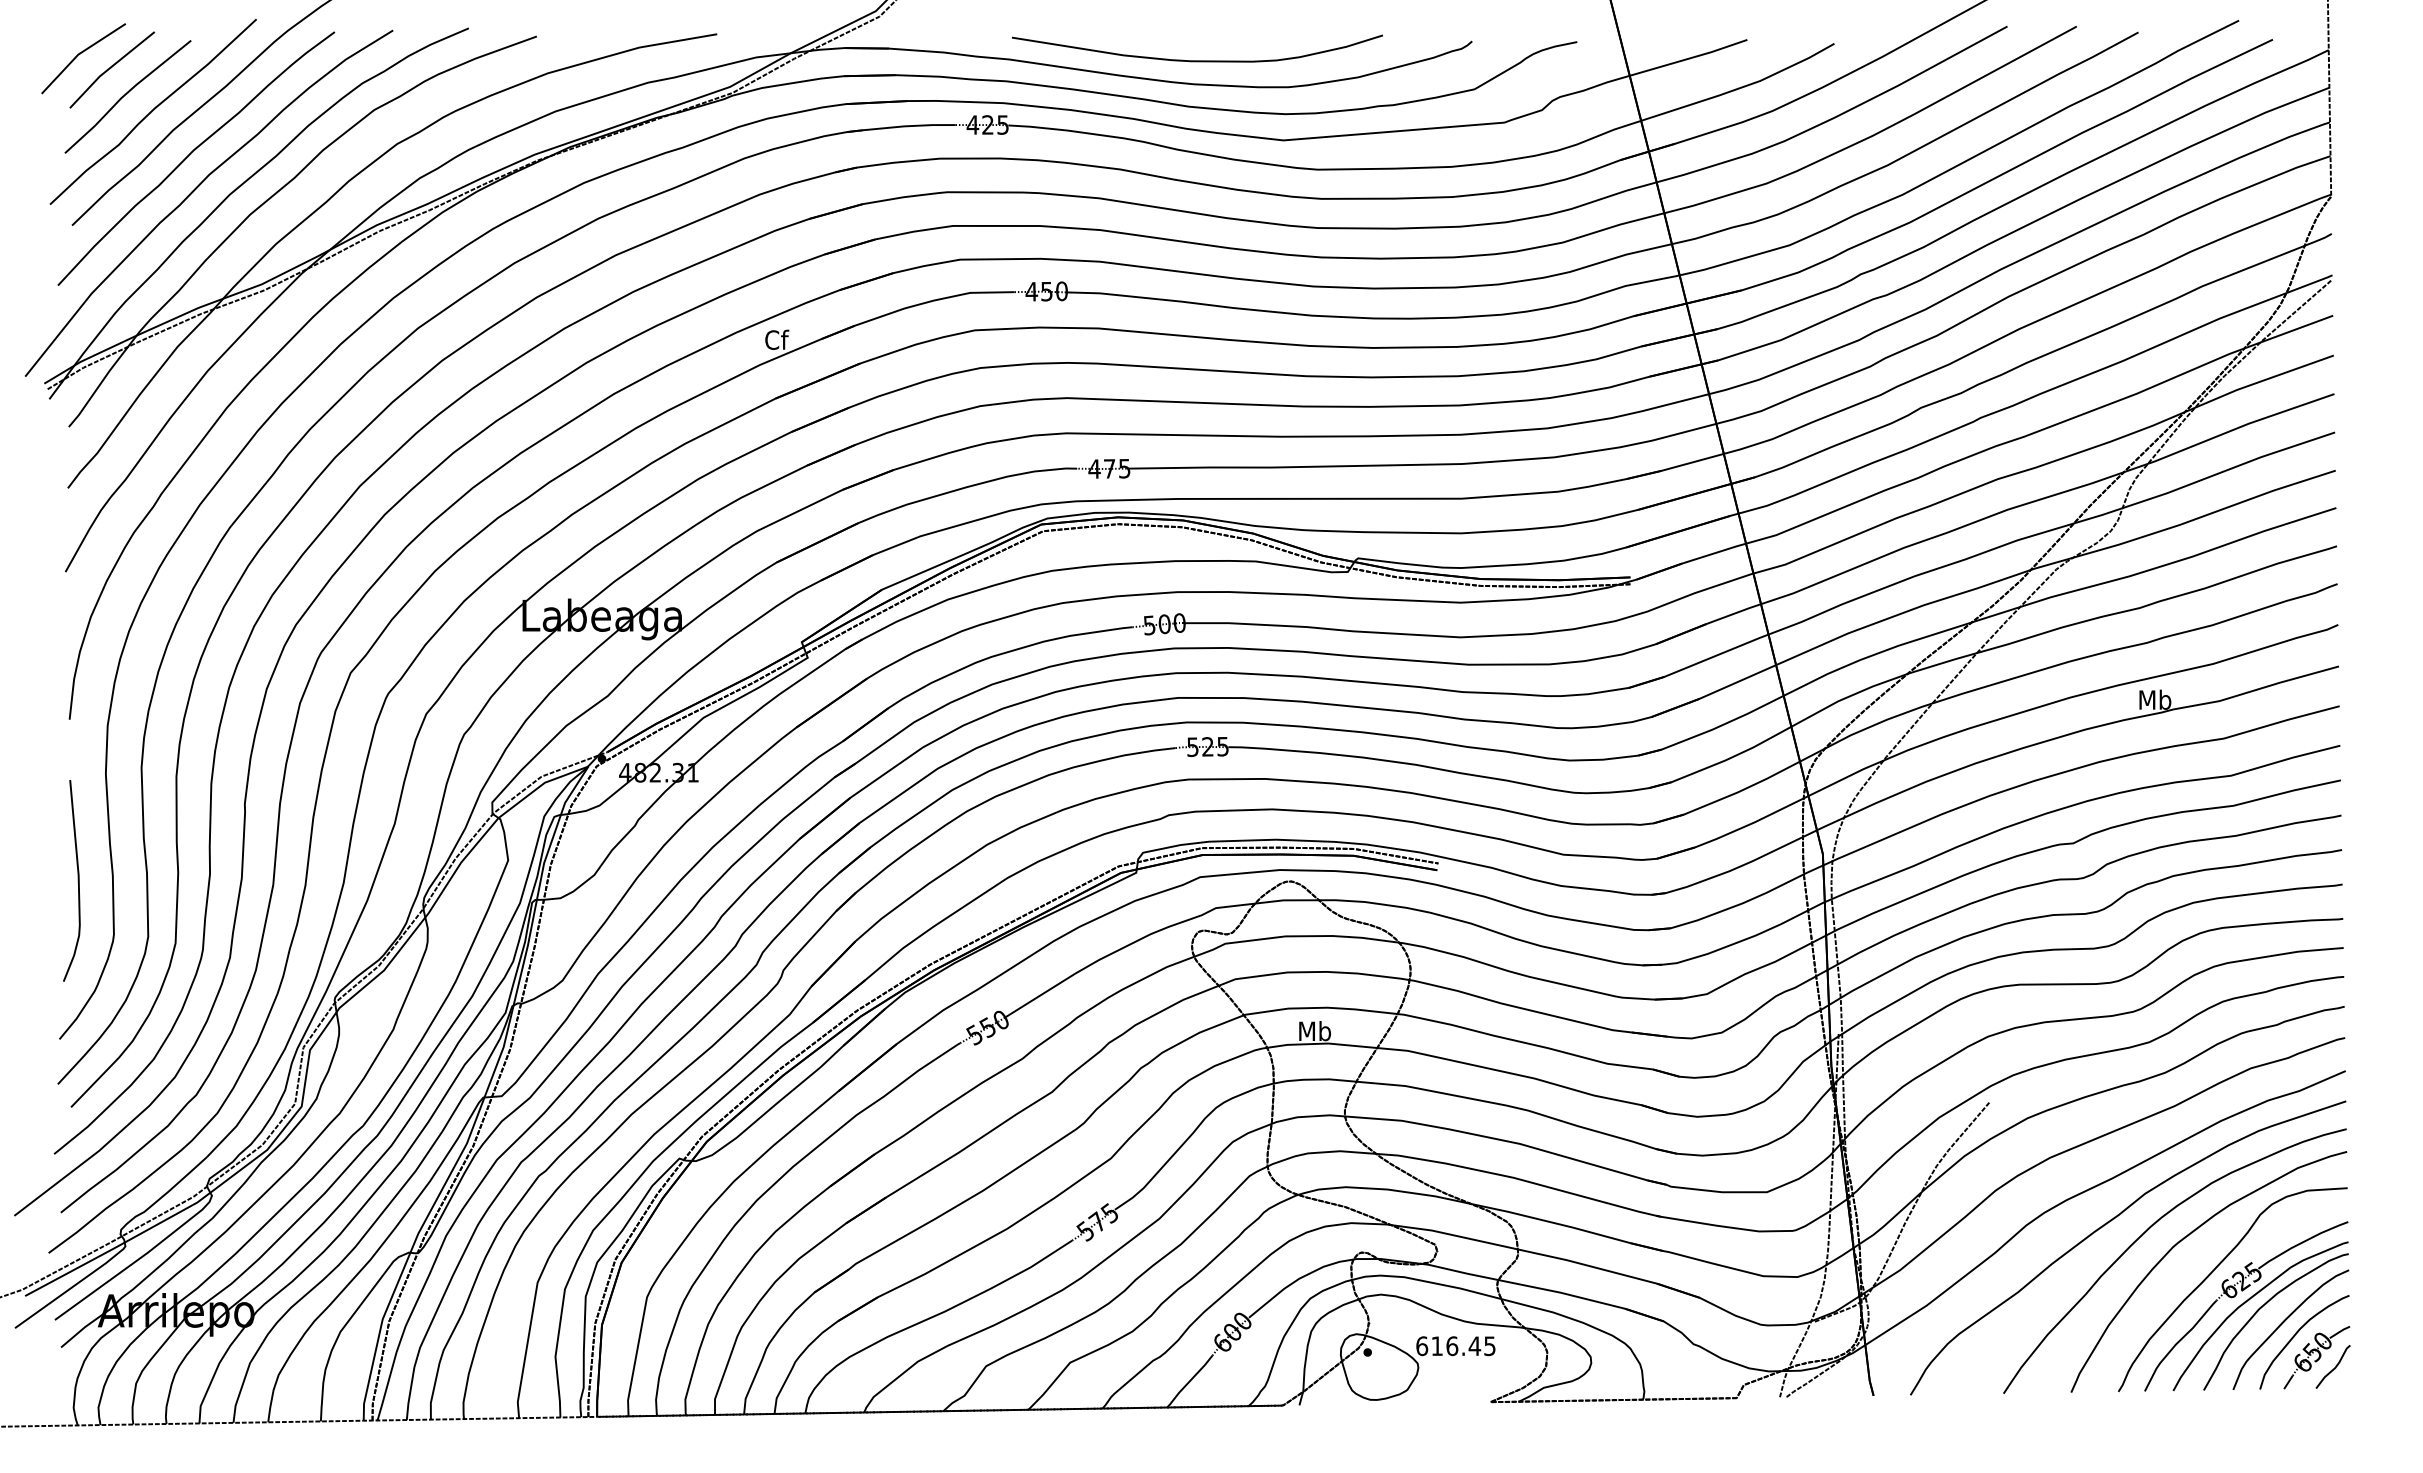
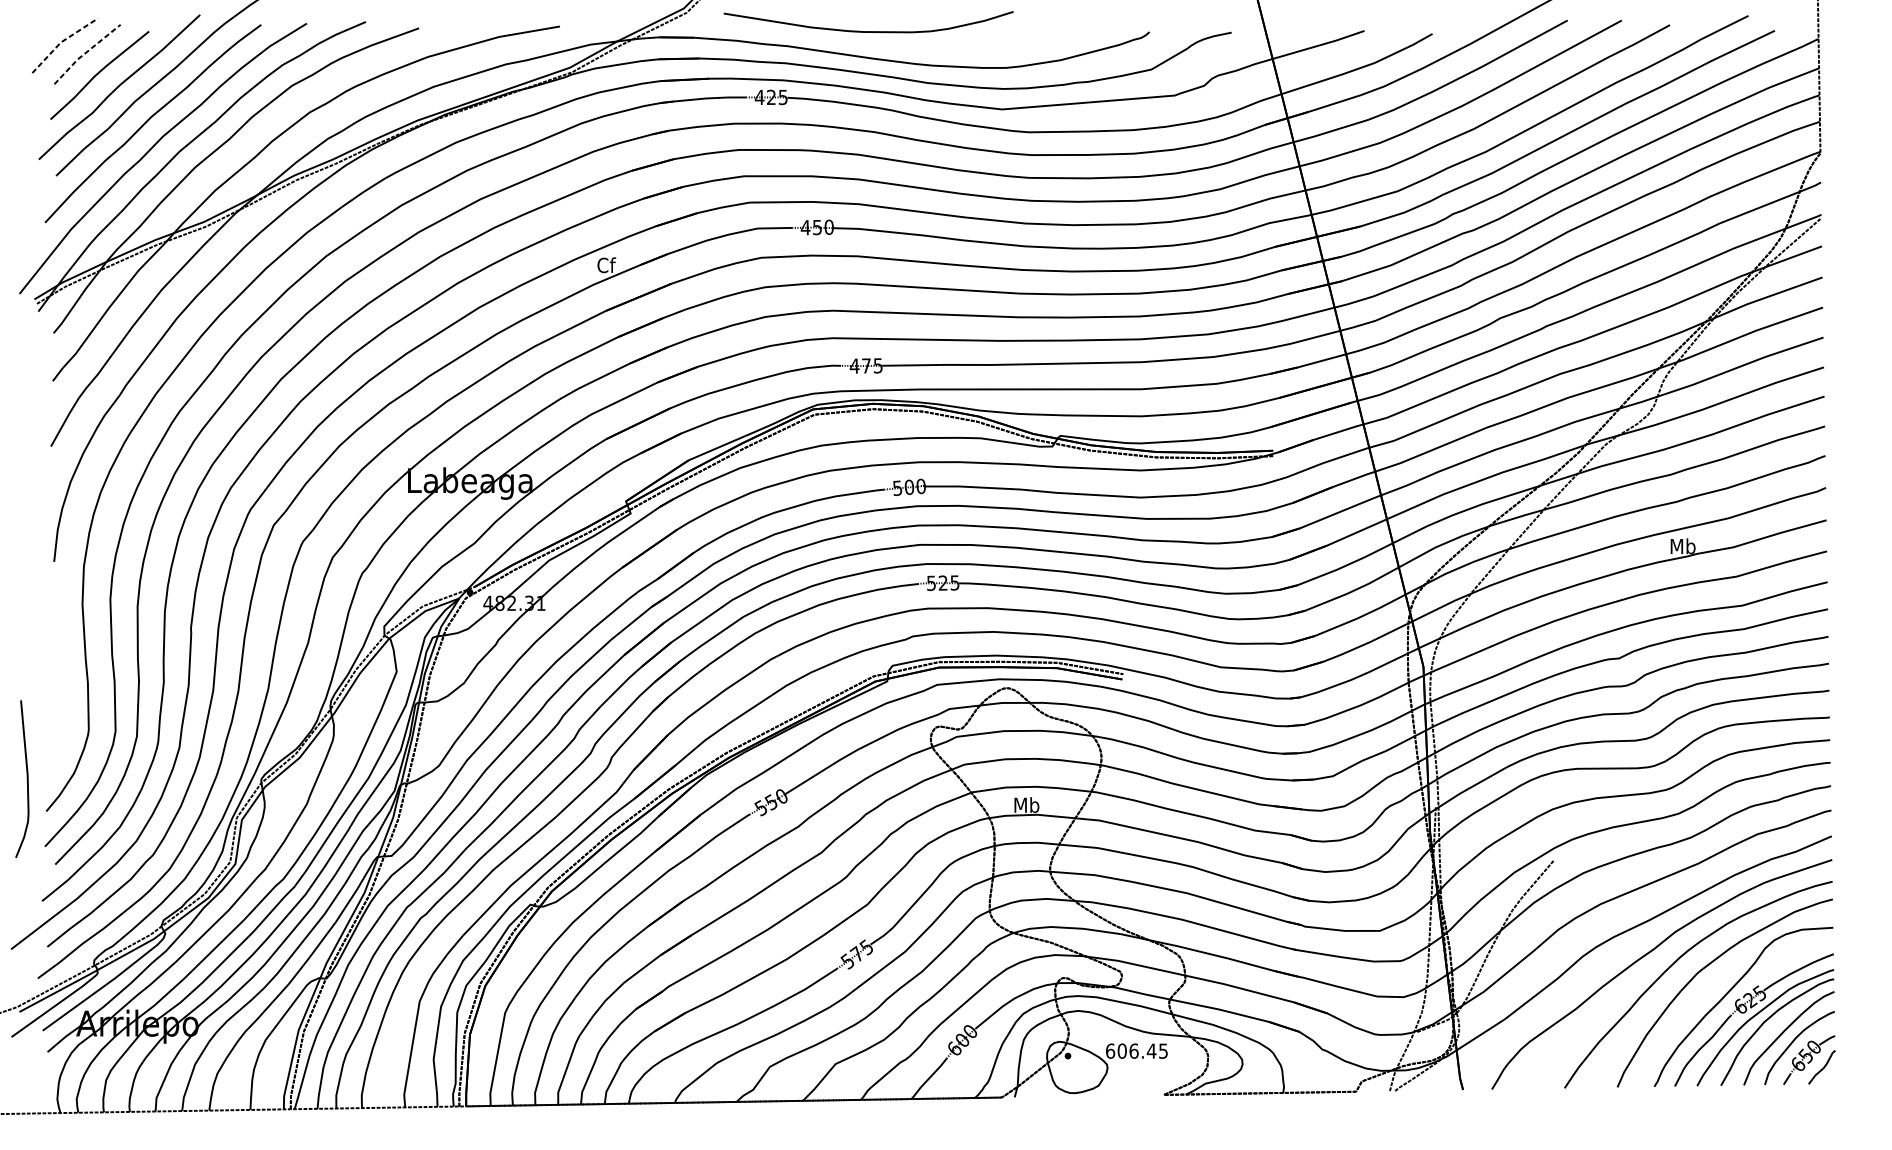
line: (79, 54) -> (61, 42), solid -> dashed
curve: (1197, 60) -> (868, 31), moved
line: (109, 68) -> (85, 53), solid -> dashed
curve: (77, 880) -> (26, 778), moved
text: (1437, 1346) -> (1122, 1051), 616.45 -> 606.45

